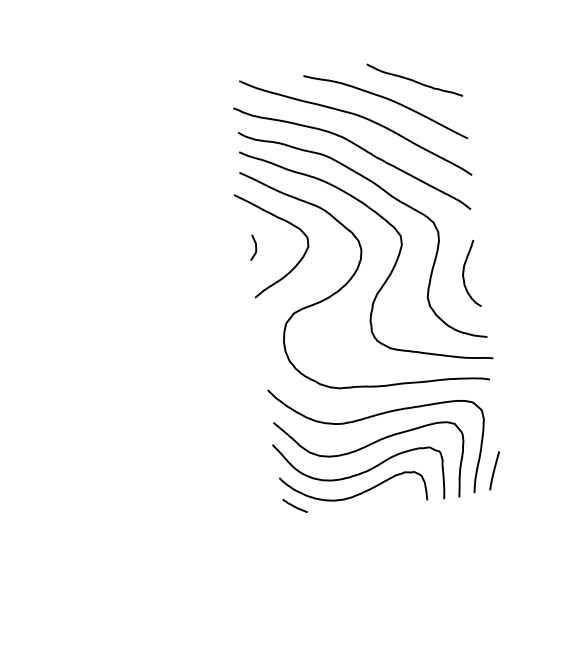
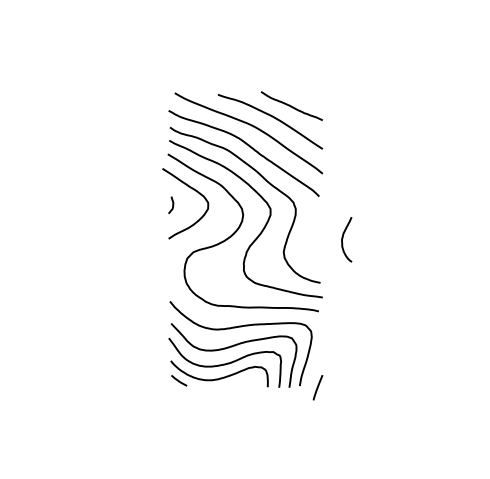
curve: (464, 272) -> (343, 238), moved
line: (493, 470) -> (317, 387), moved

